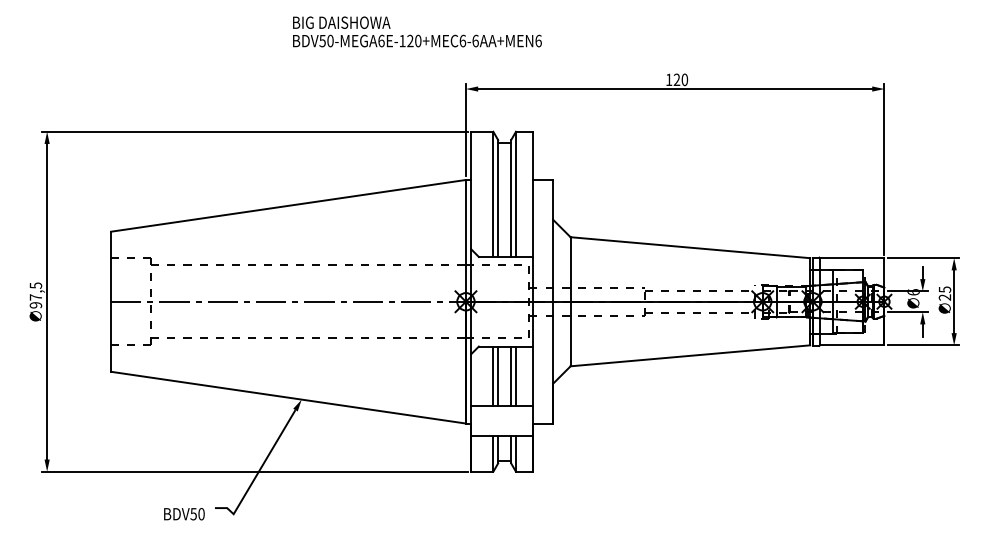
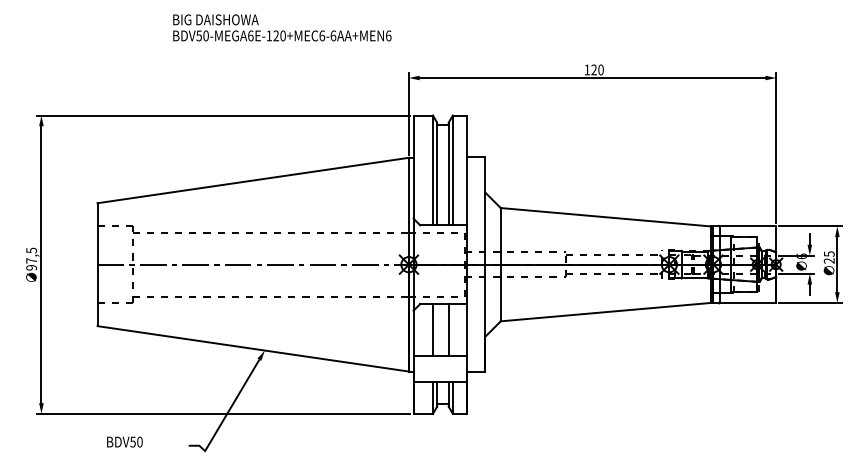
text: (417, 31) -> (282, 27), moved
line: (498, 376) -> (437, 330), removed
line: (515, 376) -> (452, 330), removed
text: (183, 513) -> (124, 441), moved

